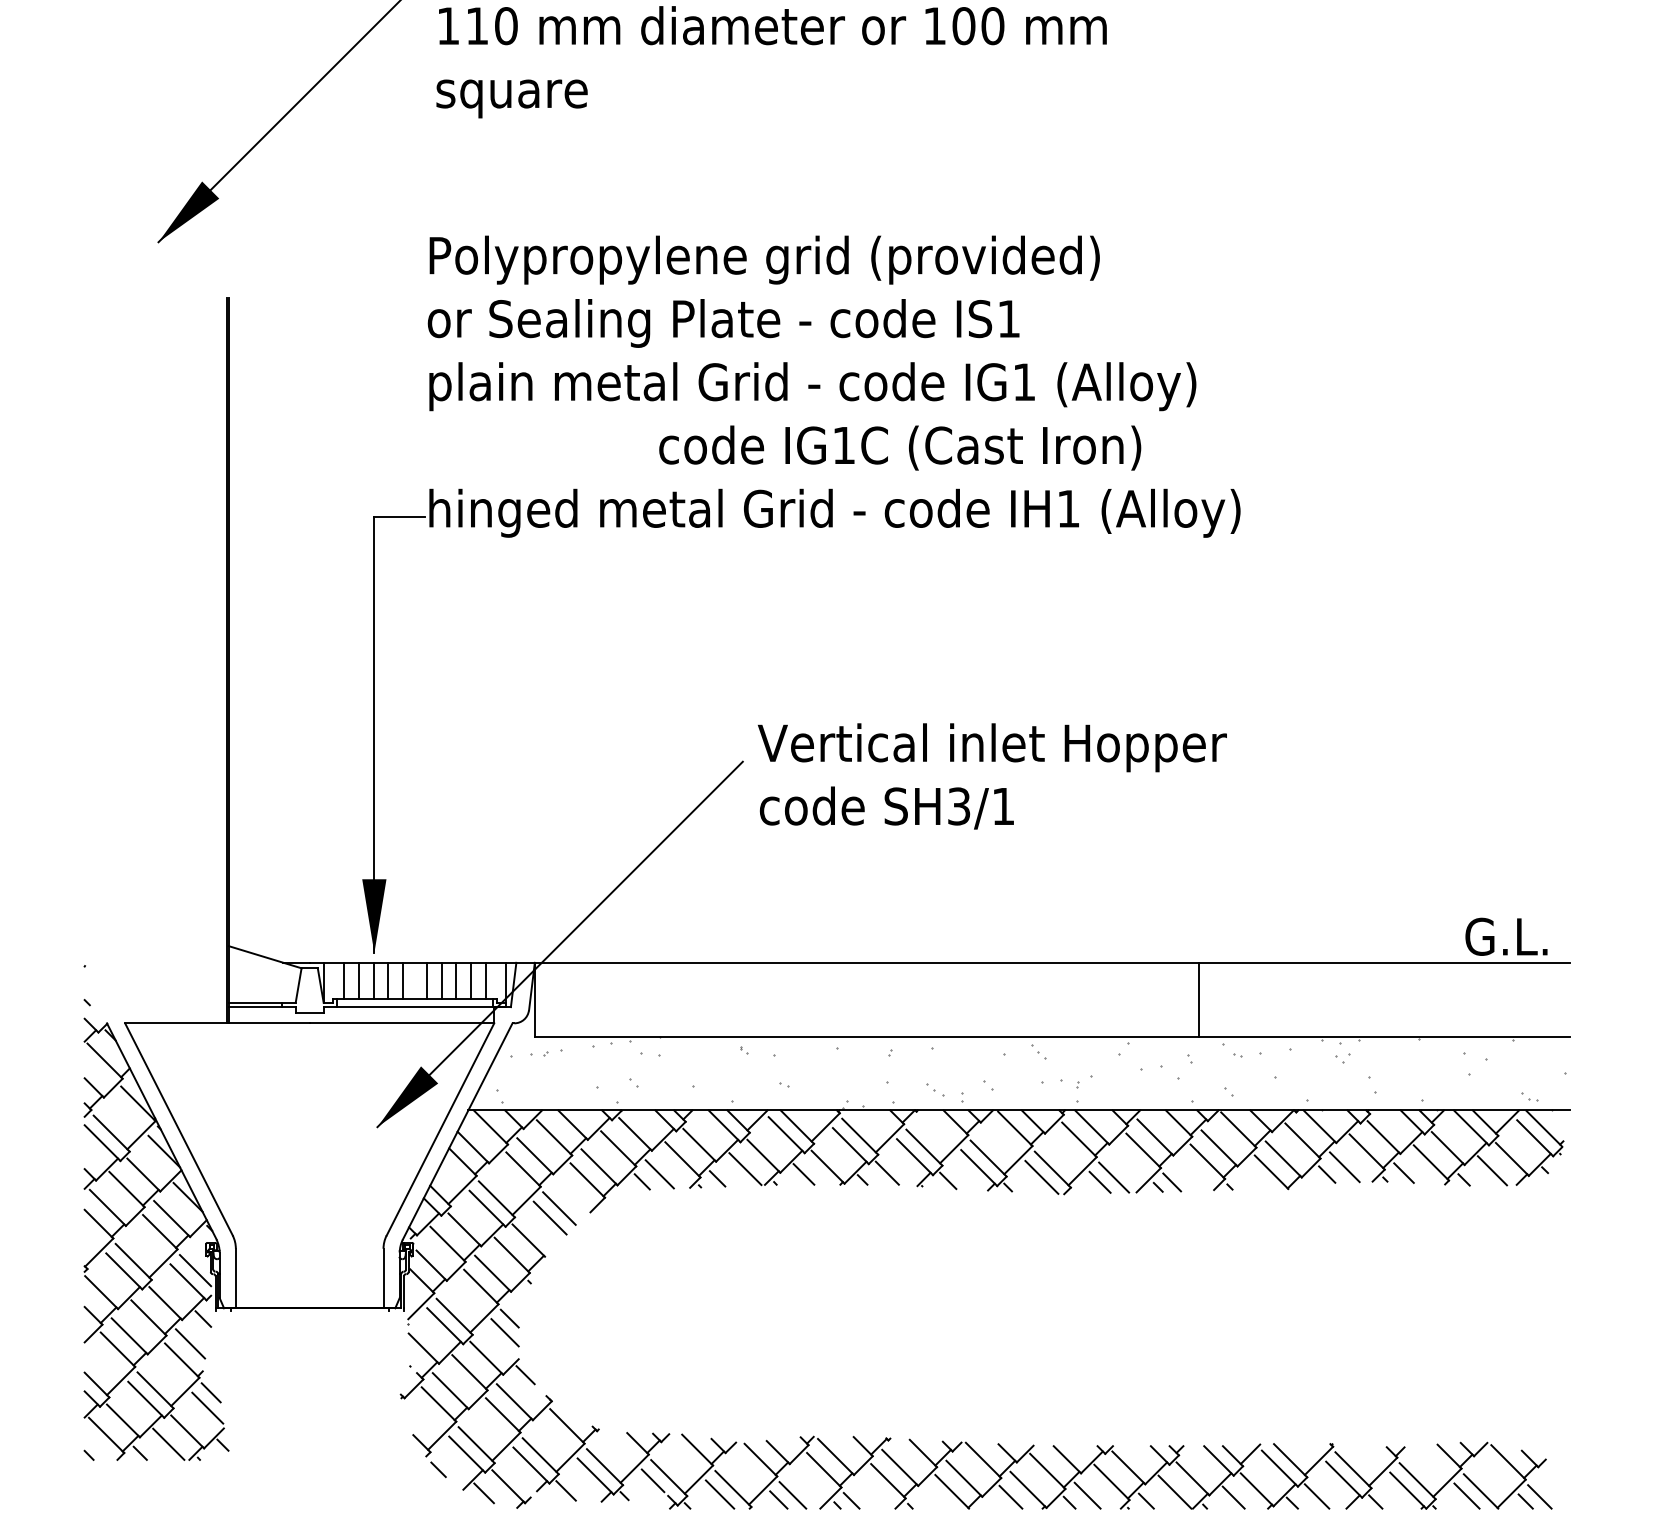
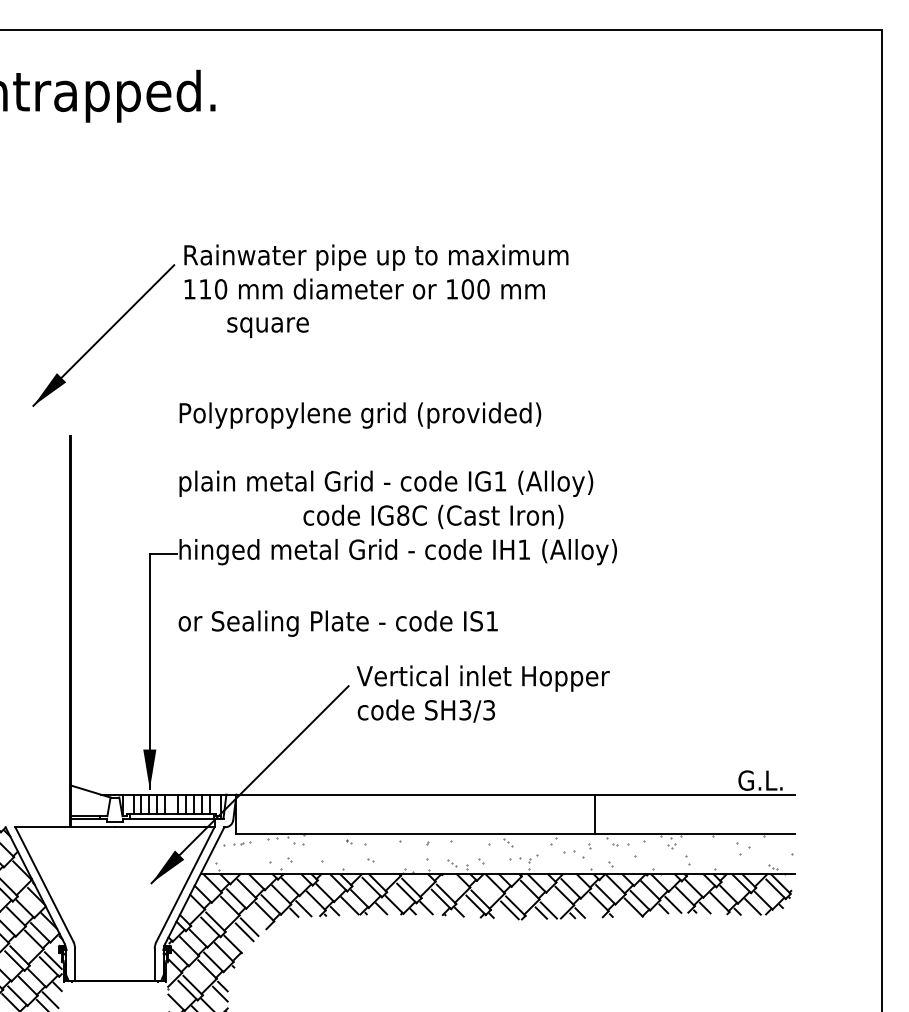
text: (510, 98) -> (267, 327), moved
text: (722, 323) -> (337, 623), moved
text: (844, 445) -> (403, 515), IG1C -> IG8C
text: (1004, 806) -> (489, 710), SH3/1 -> SH3/3

